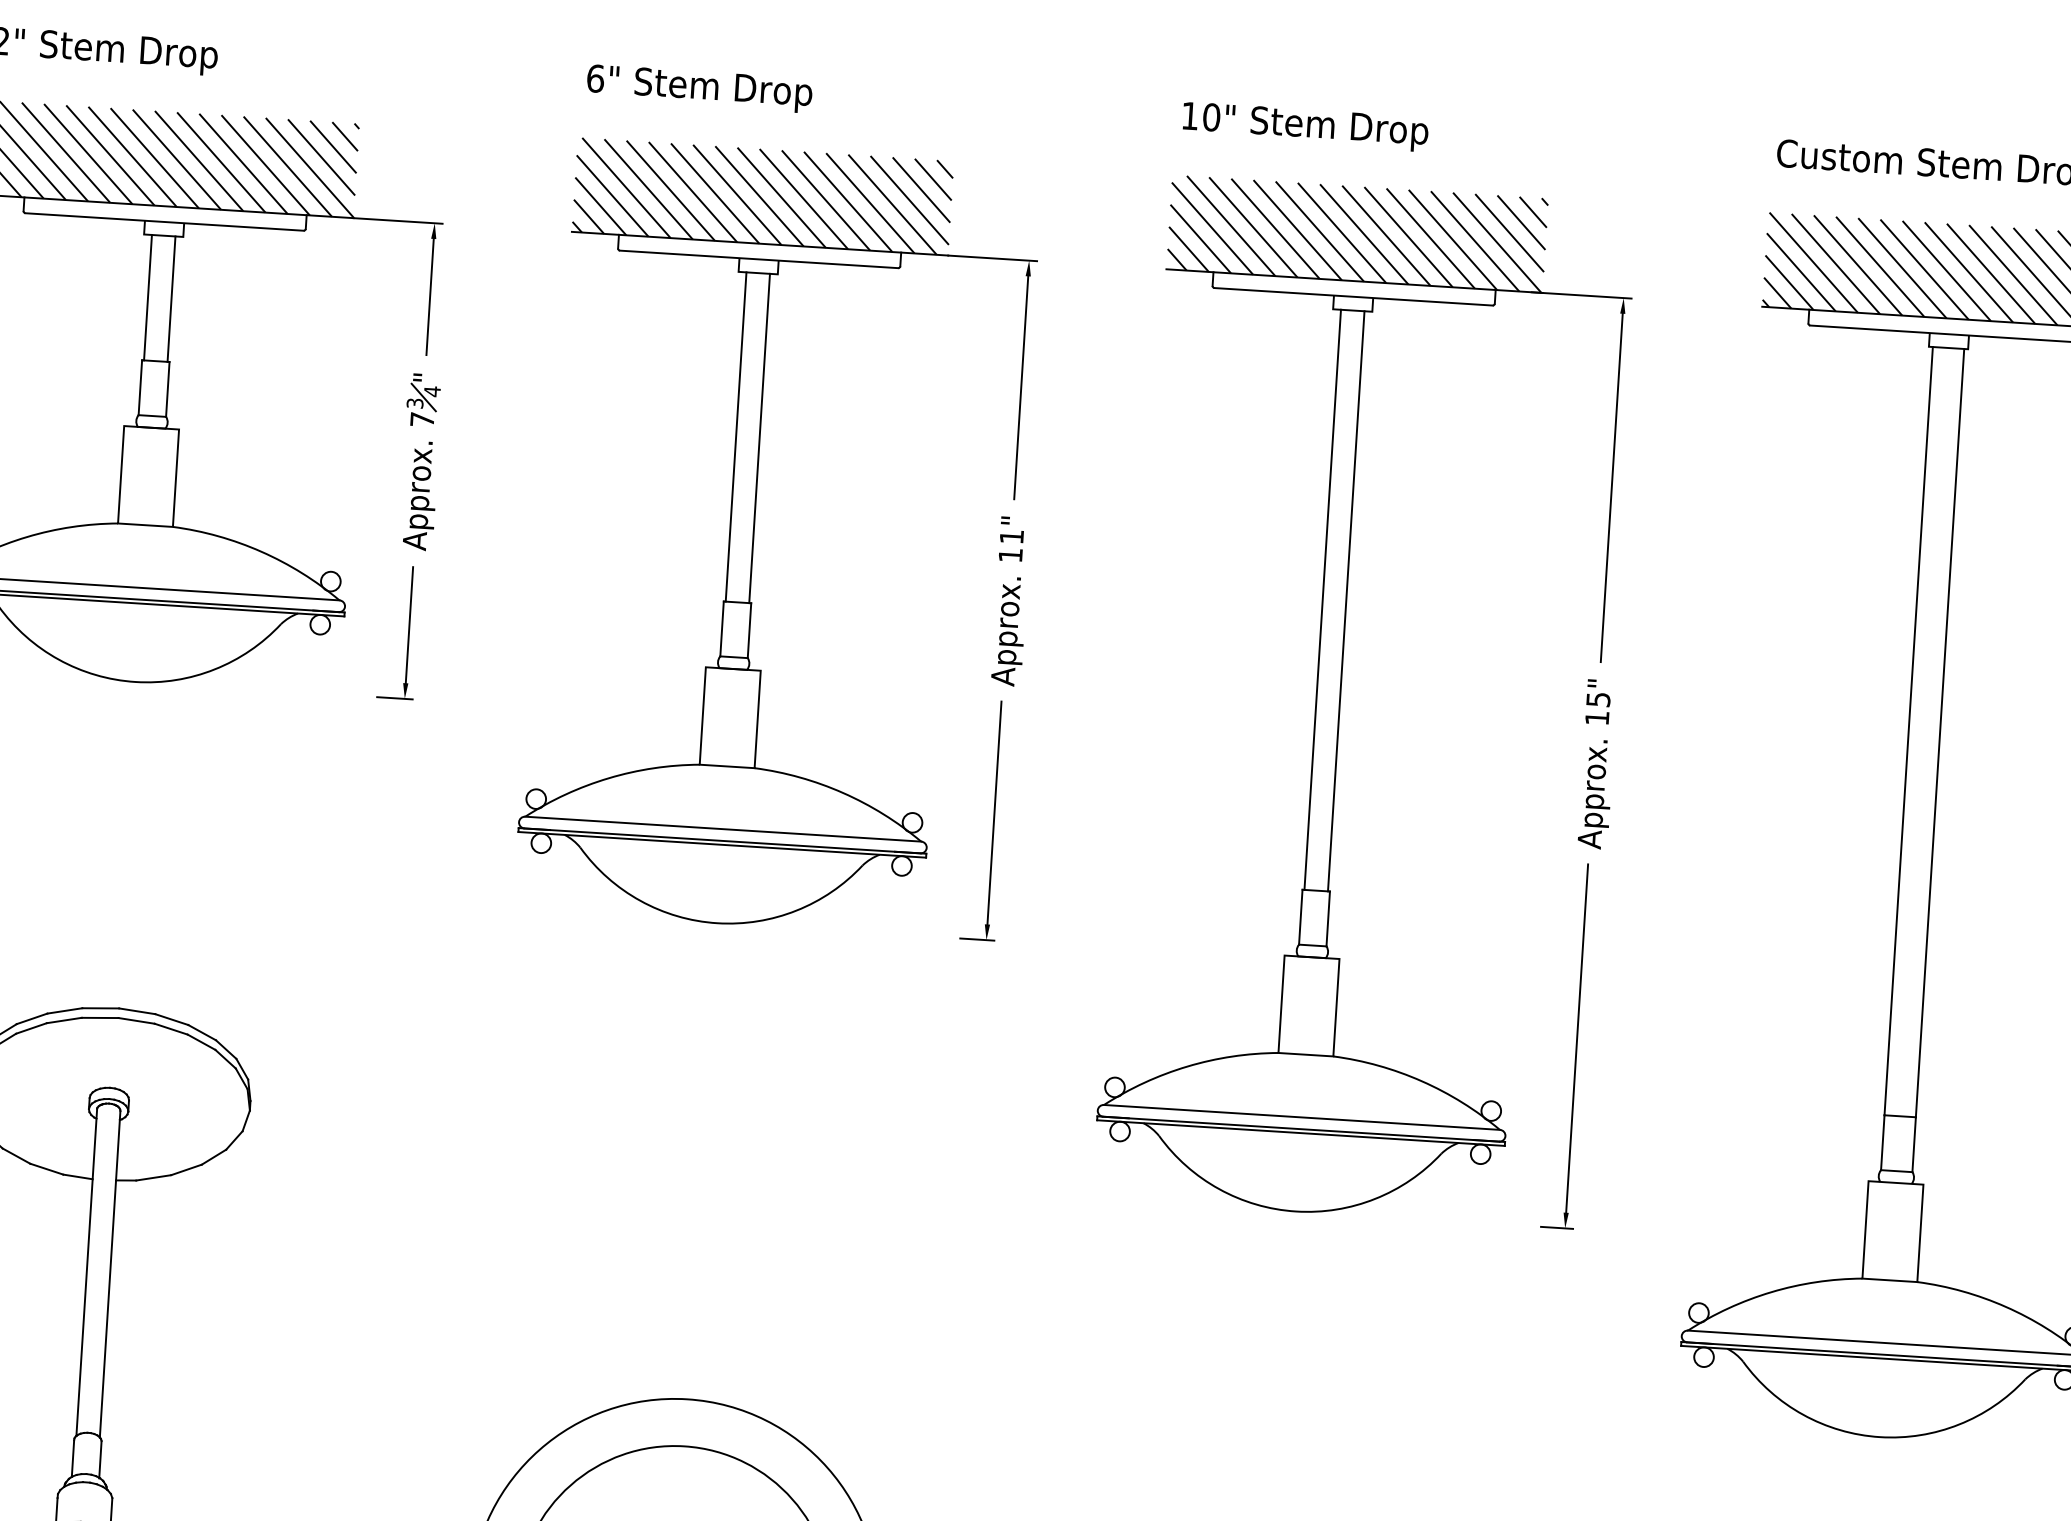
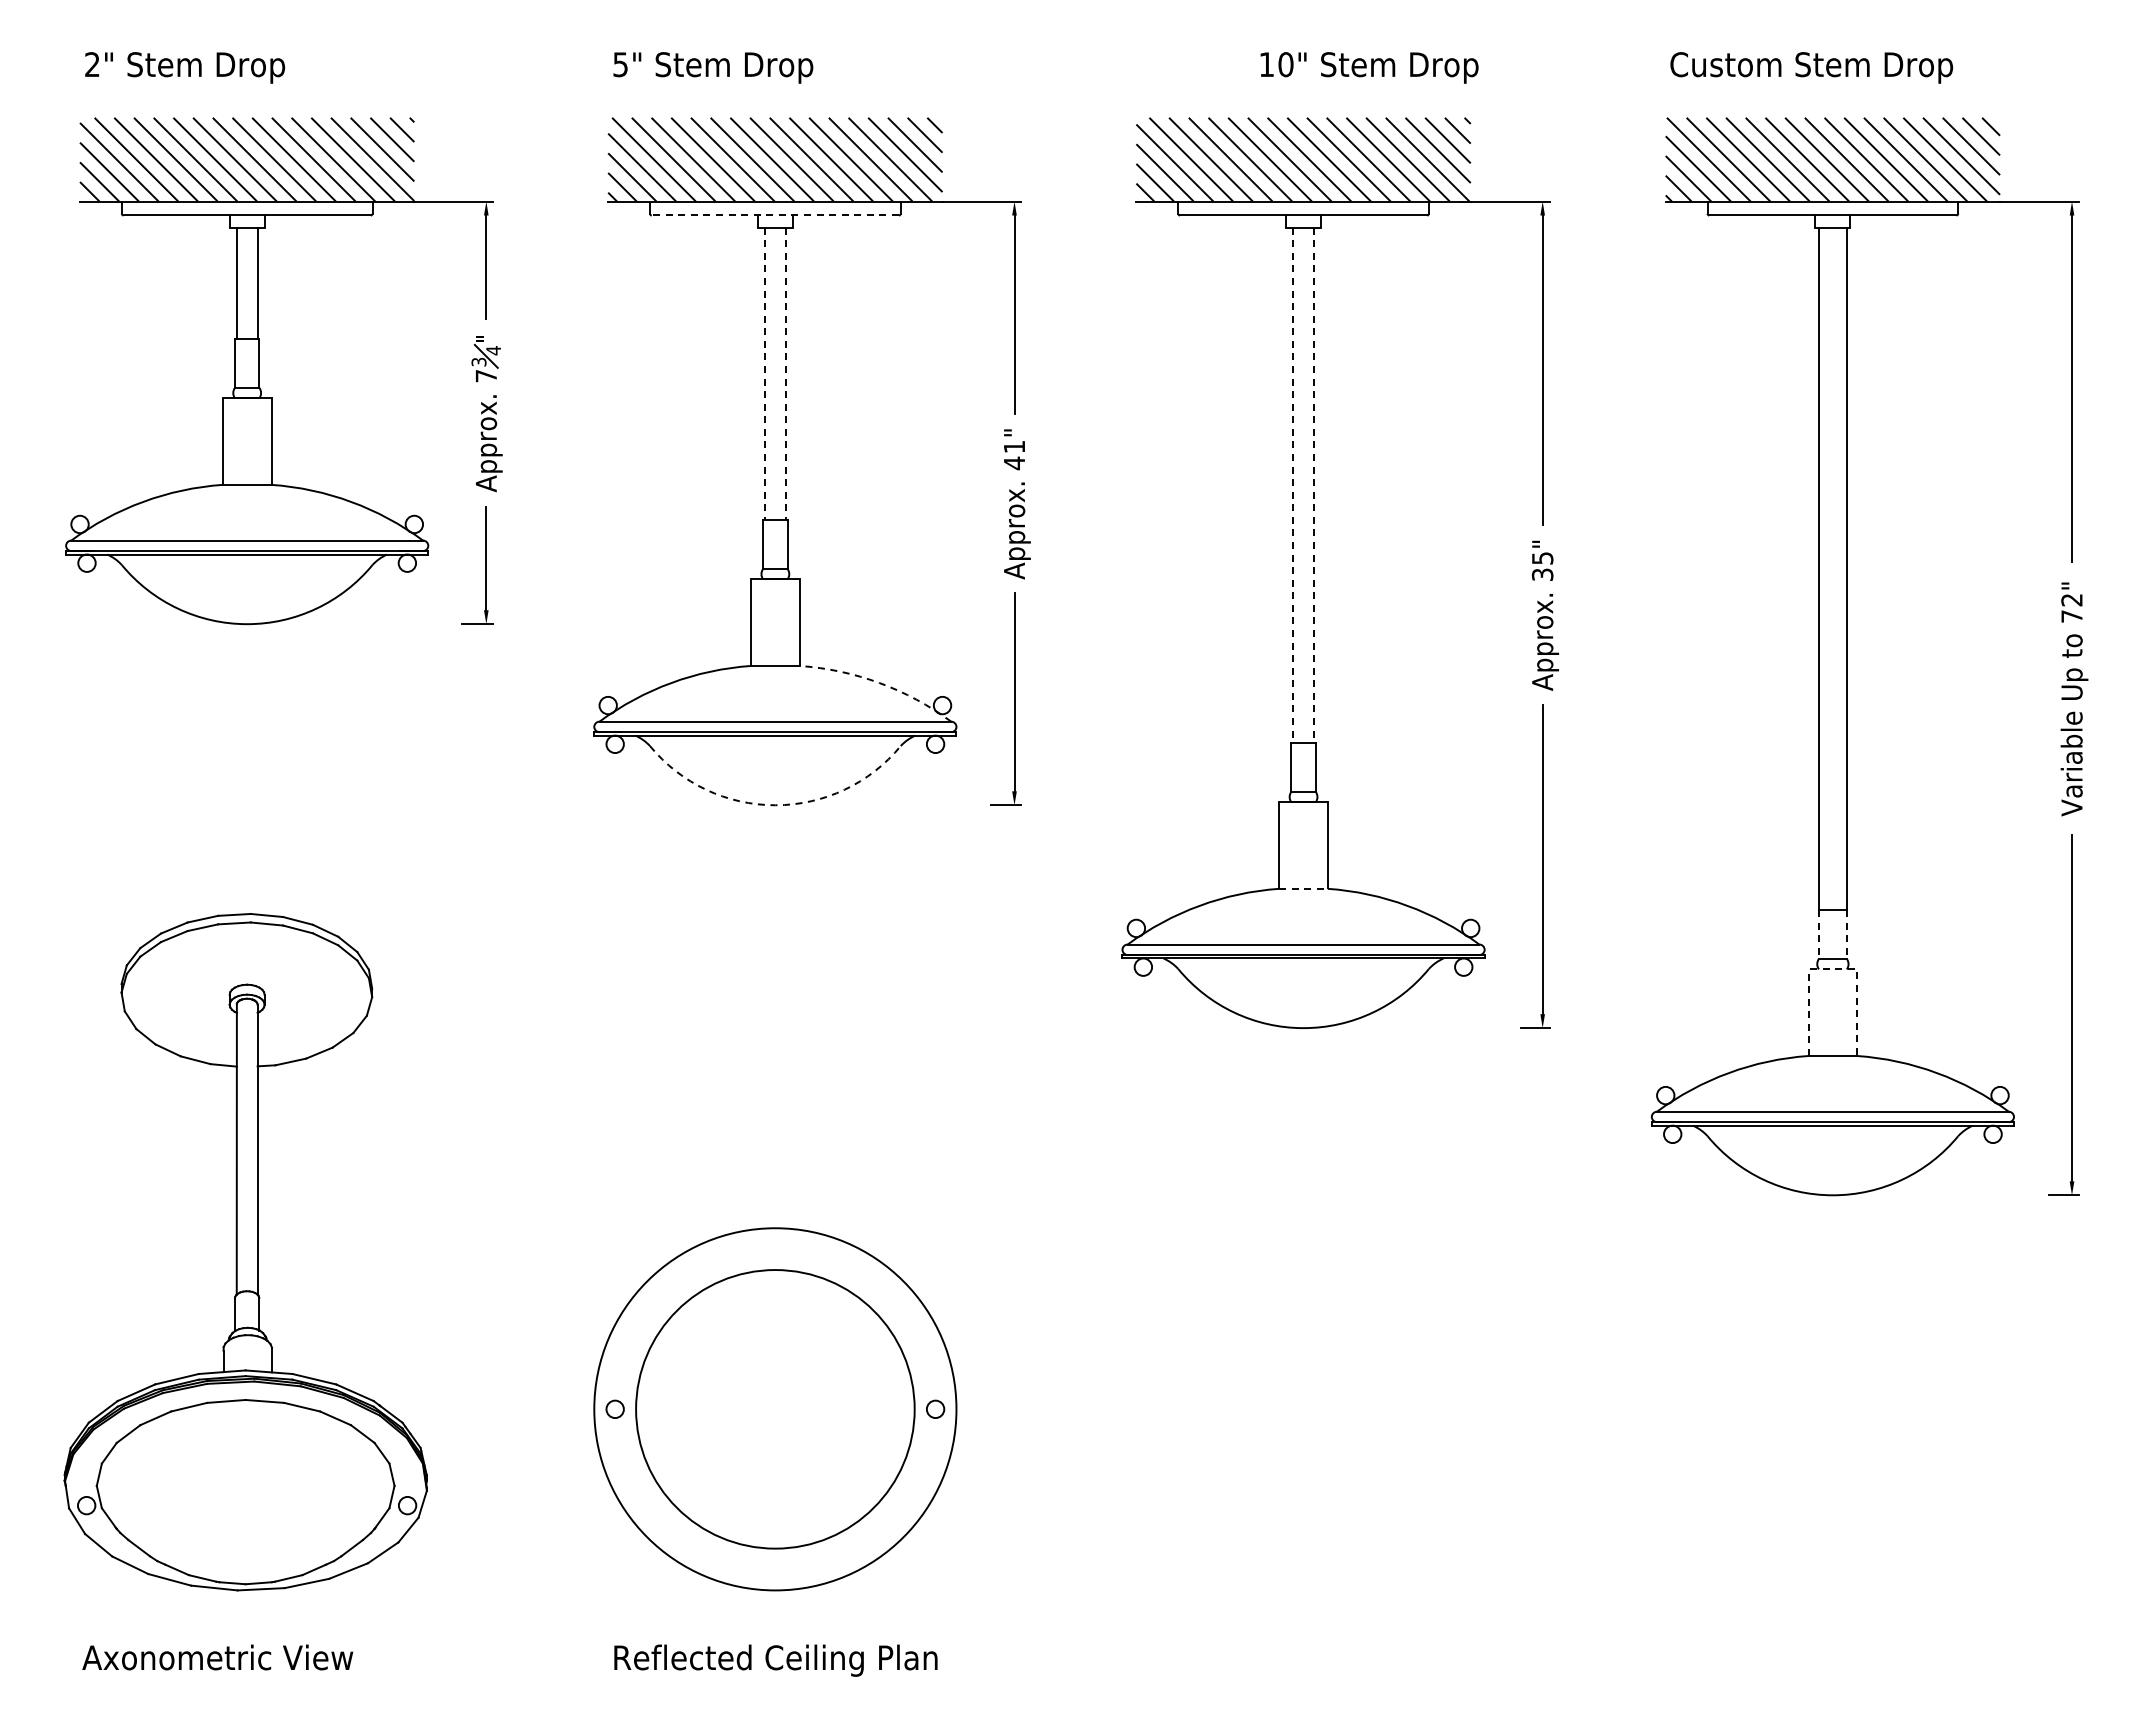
text: (595, 78) -> (620, 64), 6" -> 5"
text: (1305, 126) -> (1369, 67), moved
line: (759, 259) -> (775, 215), solid -> dashed
line: (735, 437) -> (764, 374), solid -> dashed
line: (759, 439) -> (785, 374), solid -> dashed
text: (1010, 555) -> (1014, 463), 11" -> 41"
line: (1323, 599) -> (1293, 485), solid -> dashed
line: (1346, 601) -> (1314, 485), solid -> dashed
text: (1597, 717) -> (1542, 574), 15" -> 35"
arc: (843, 793) -> (879, 683), solid -> dashed
arc: (717, 923) -> (775, 805), solid -> dashed
line: (1306, 1054) -> (1304, 888), solid -> dashed
line: (1882, 1143) -> (1818, 935), solid -> dashed
line: (1913, 1145) -> (1846, 935), solid -> dashed
line: (1896, 1183) -> (1833, 969), solid -> dashed

